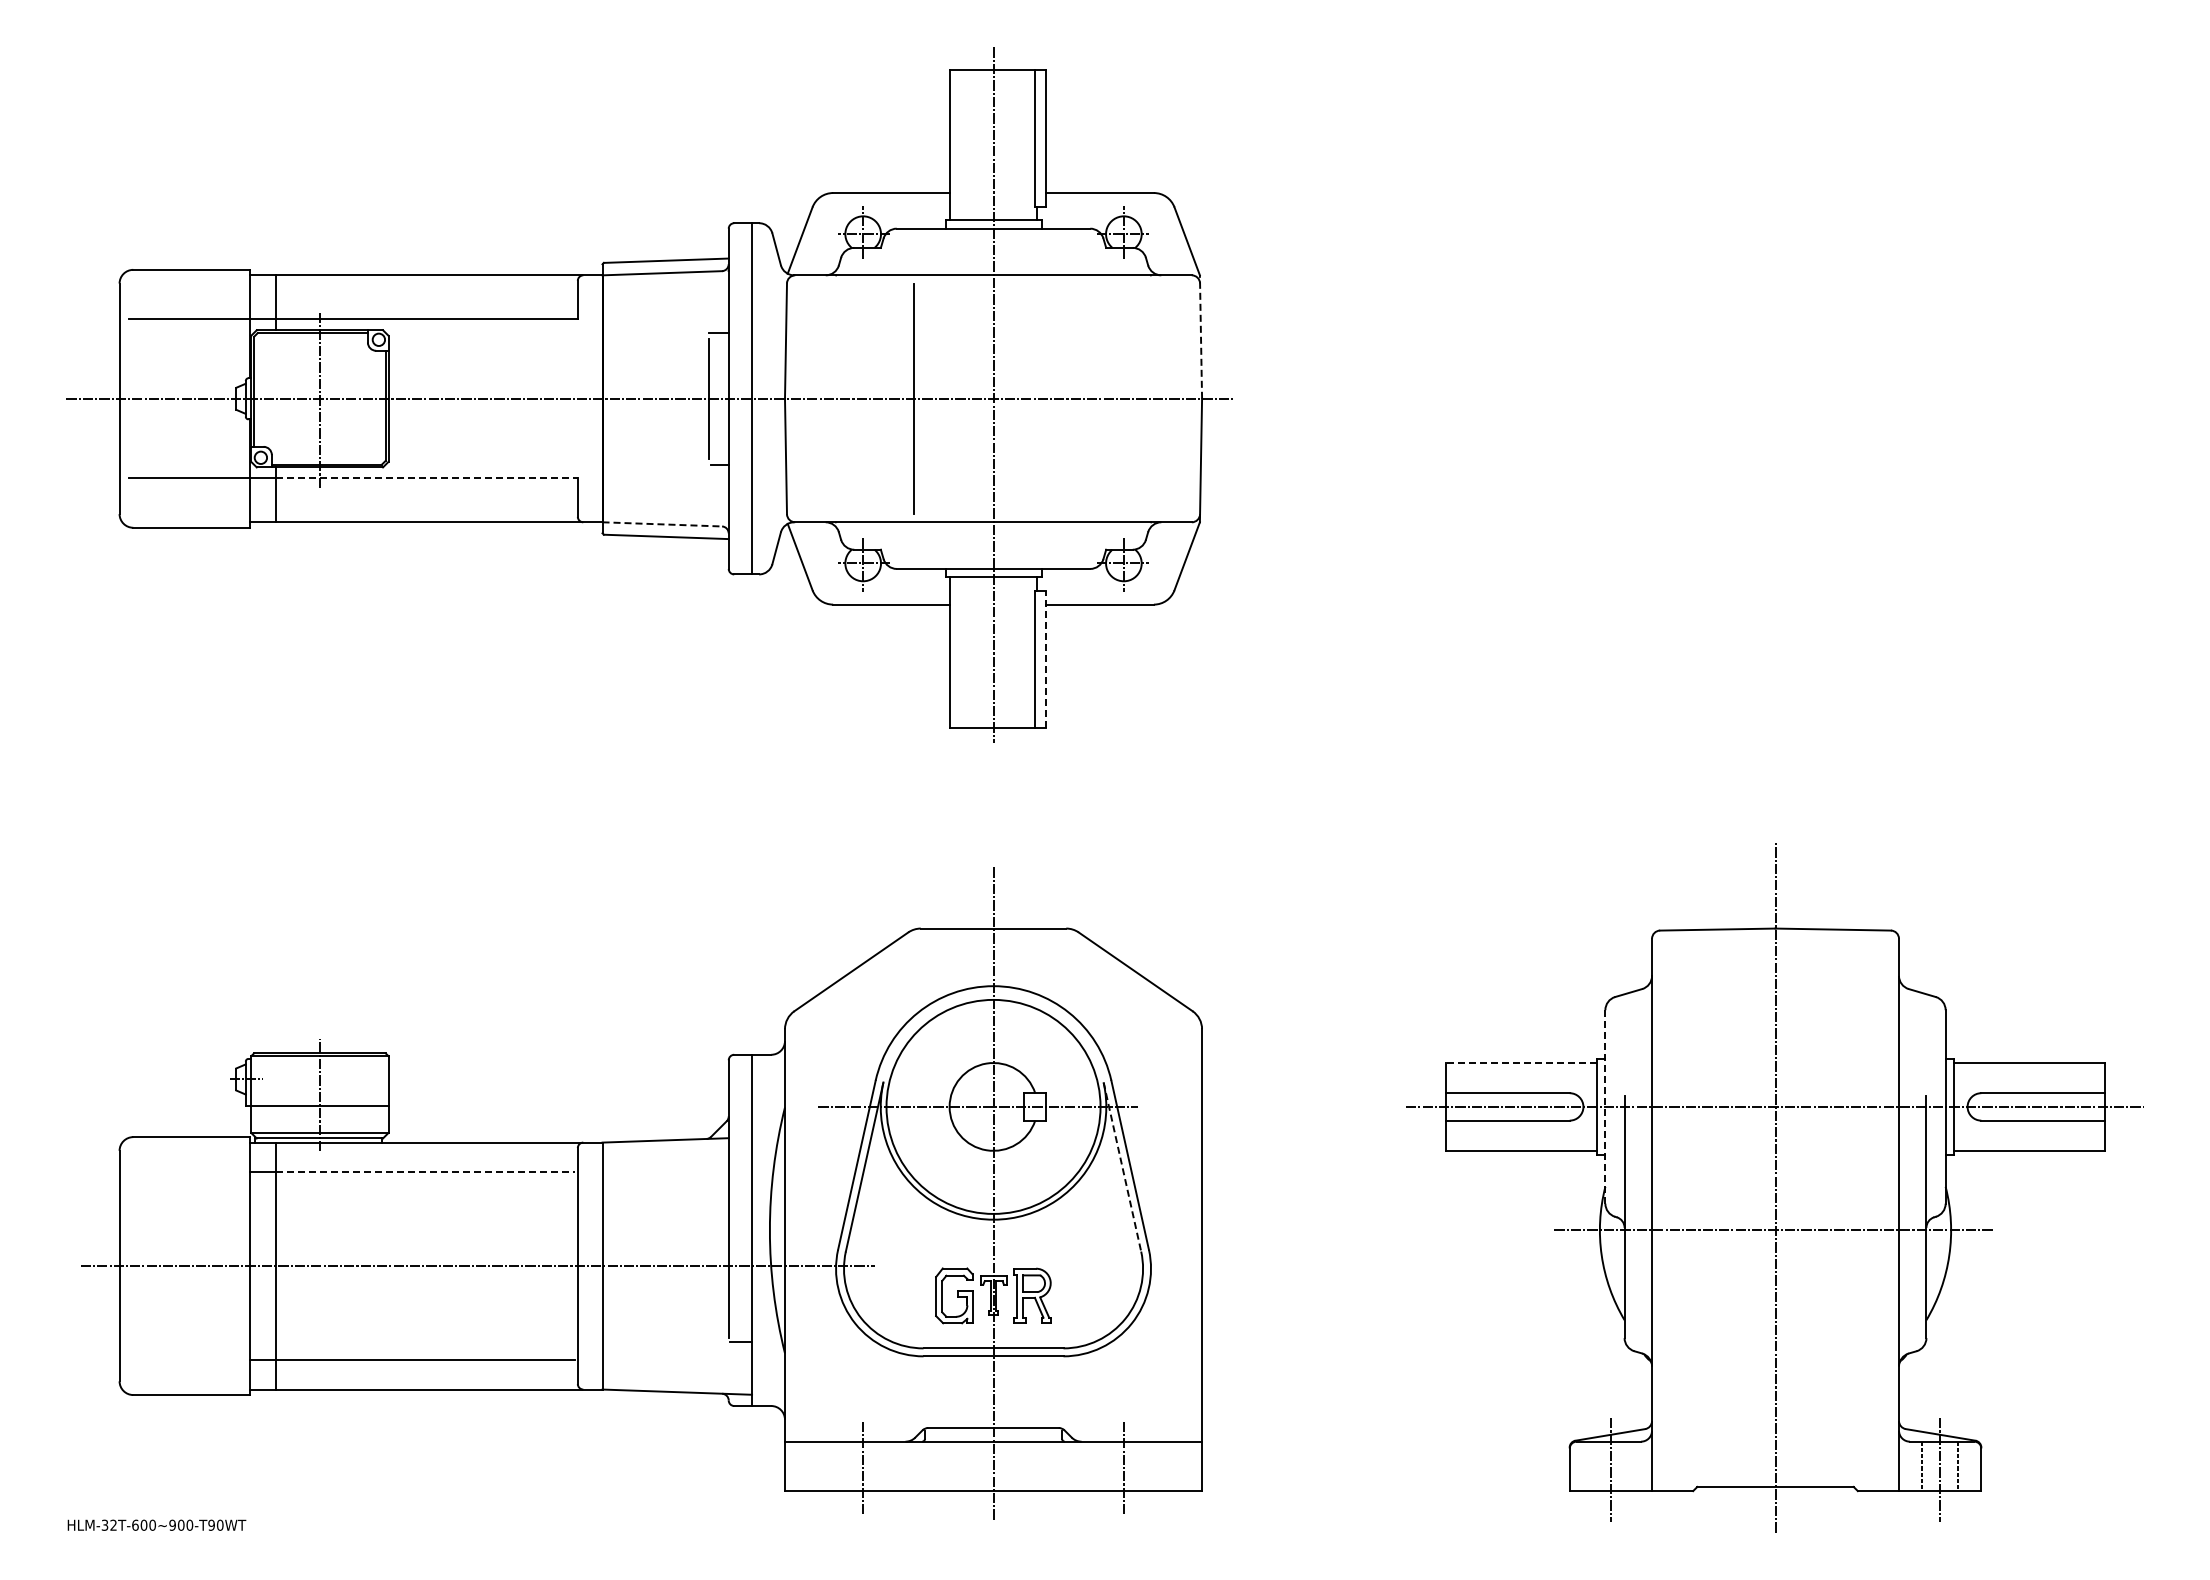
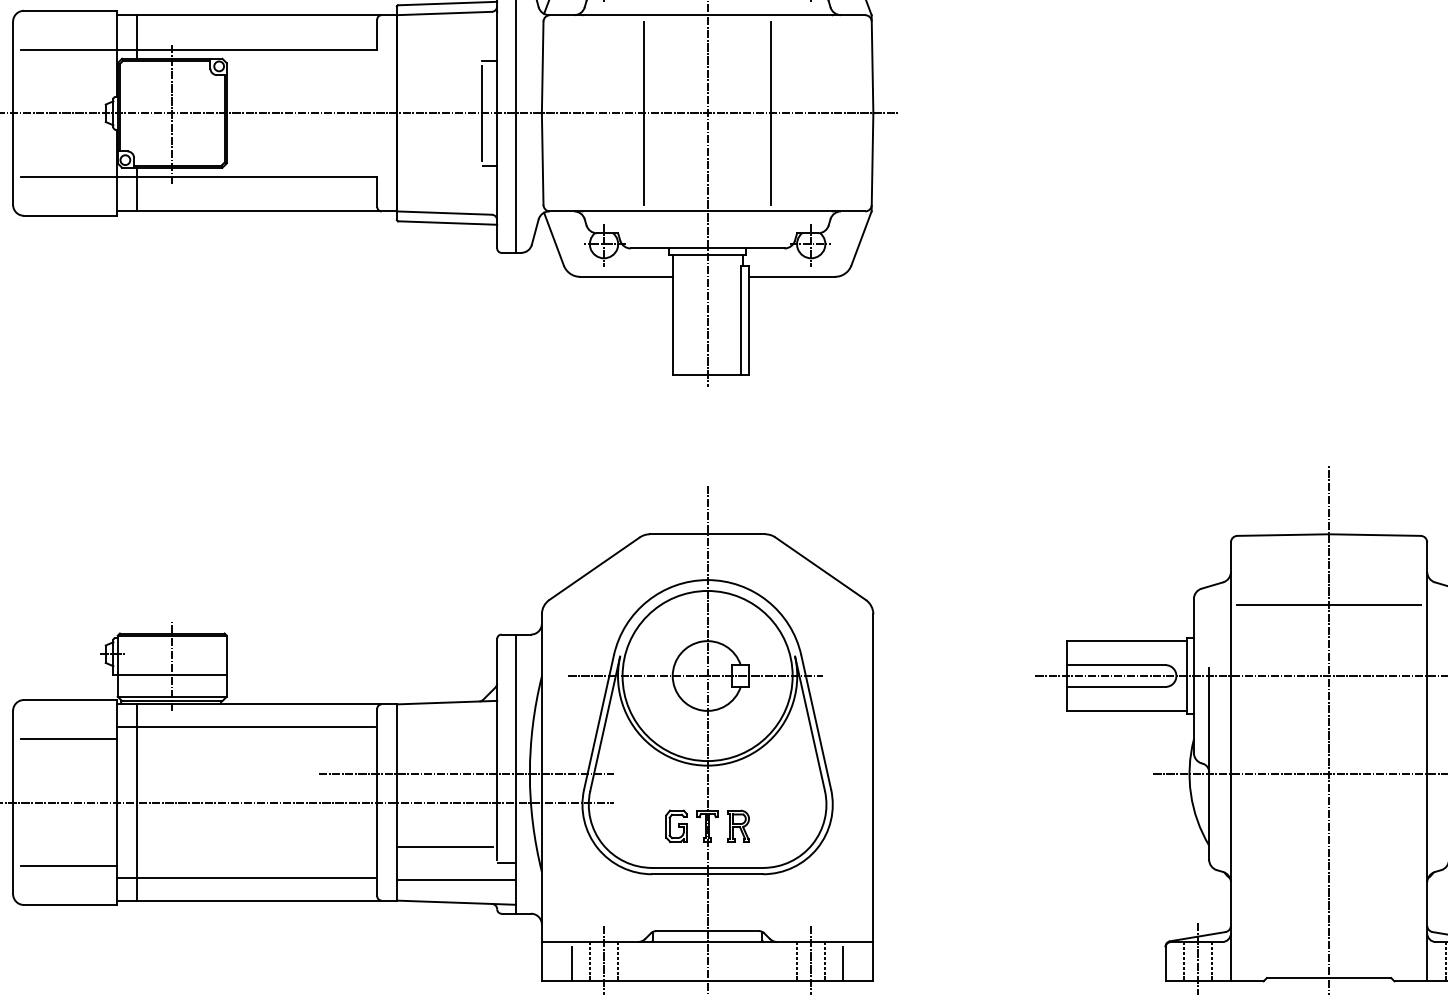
line: (1201, 337) -> (872, 64), dashed -> solid
line: (1073, 398) -> (771, 113), added
line: (426, 478) -> (257, 176), dashed -> solid
line: (662, 524) -> (444, 213), dashed -> solid
line: (1045, 659) -> (748, 320), dashed -> solid
line: (1775, 1017) -> (1329, 604), added
line: (1521, 1063) -> (1127, 641), dashed -> solid
line: (1605, 1106) -> (1193, 675), dashed -> solid
line: (1122, 1167) -> (810, 724), dashed -> solid
line: (425, 1171) -> (256, 727), dashed -> solid
line: (189, 1186) -> (68, 739), added
line: (689, 1230) -> (466, 774), added
part: (954, 1295) -> (676, 825), size x0.71
part: (1032, 1295) -> (738, 825), size x0.71
line: (662, 1322) -> (444, 847), added
line: (189, 1345) -> (68, 865), added
line: (677, 1363) -> (456, 879), added
line: (845, 1466) -> (589, 961), added
line: (881, 1466) -> (618, 961), added
line: (1106, 1466) -> (797, 961), added
line: (1141, 1466) -> (825, 961), added
line: (1593, 1466) -> (1184, 961), added
line: (1628, 1466) -> (1212, 961), added
line: (823, 1469) -> (572, 964), added
line: (1163, 1469) -> (842, 964), added

